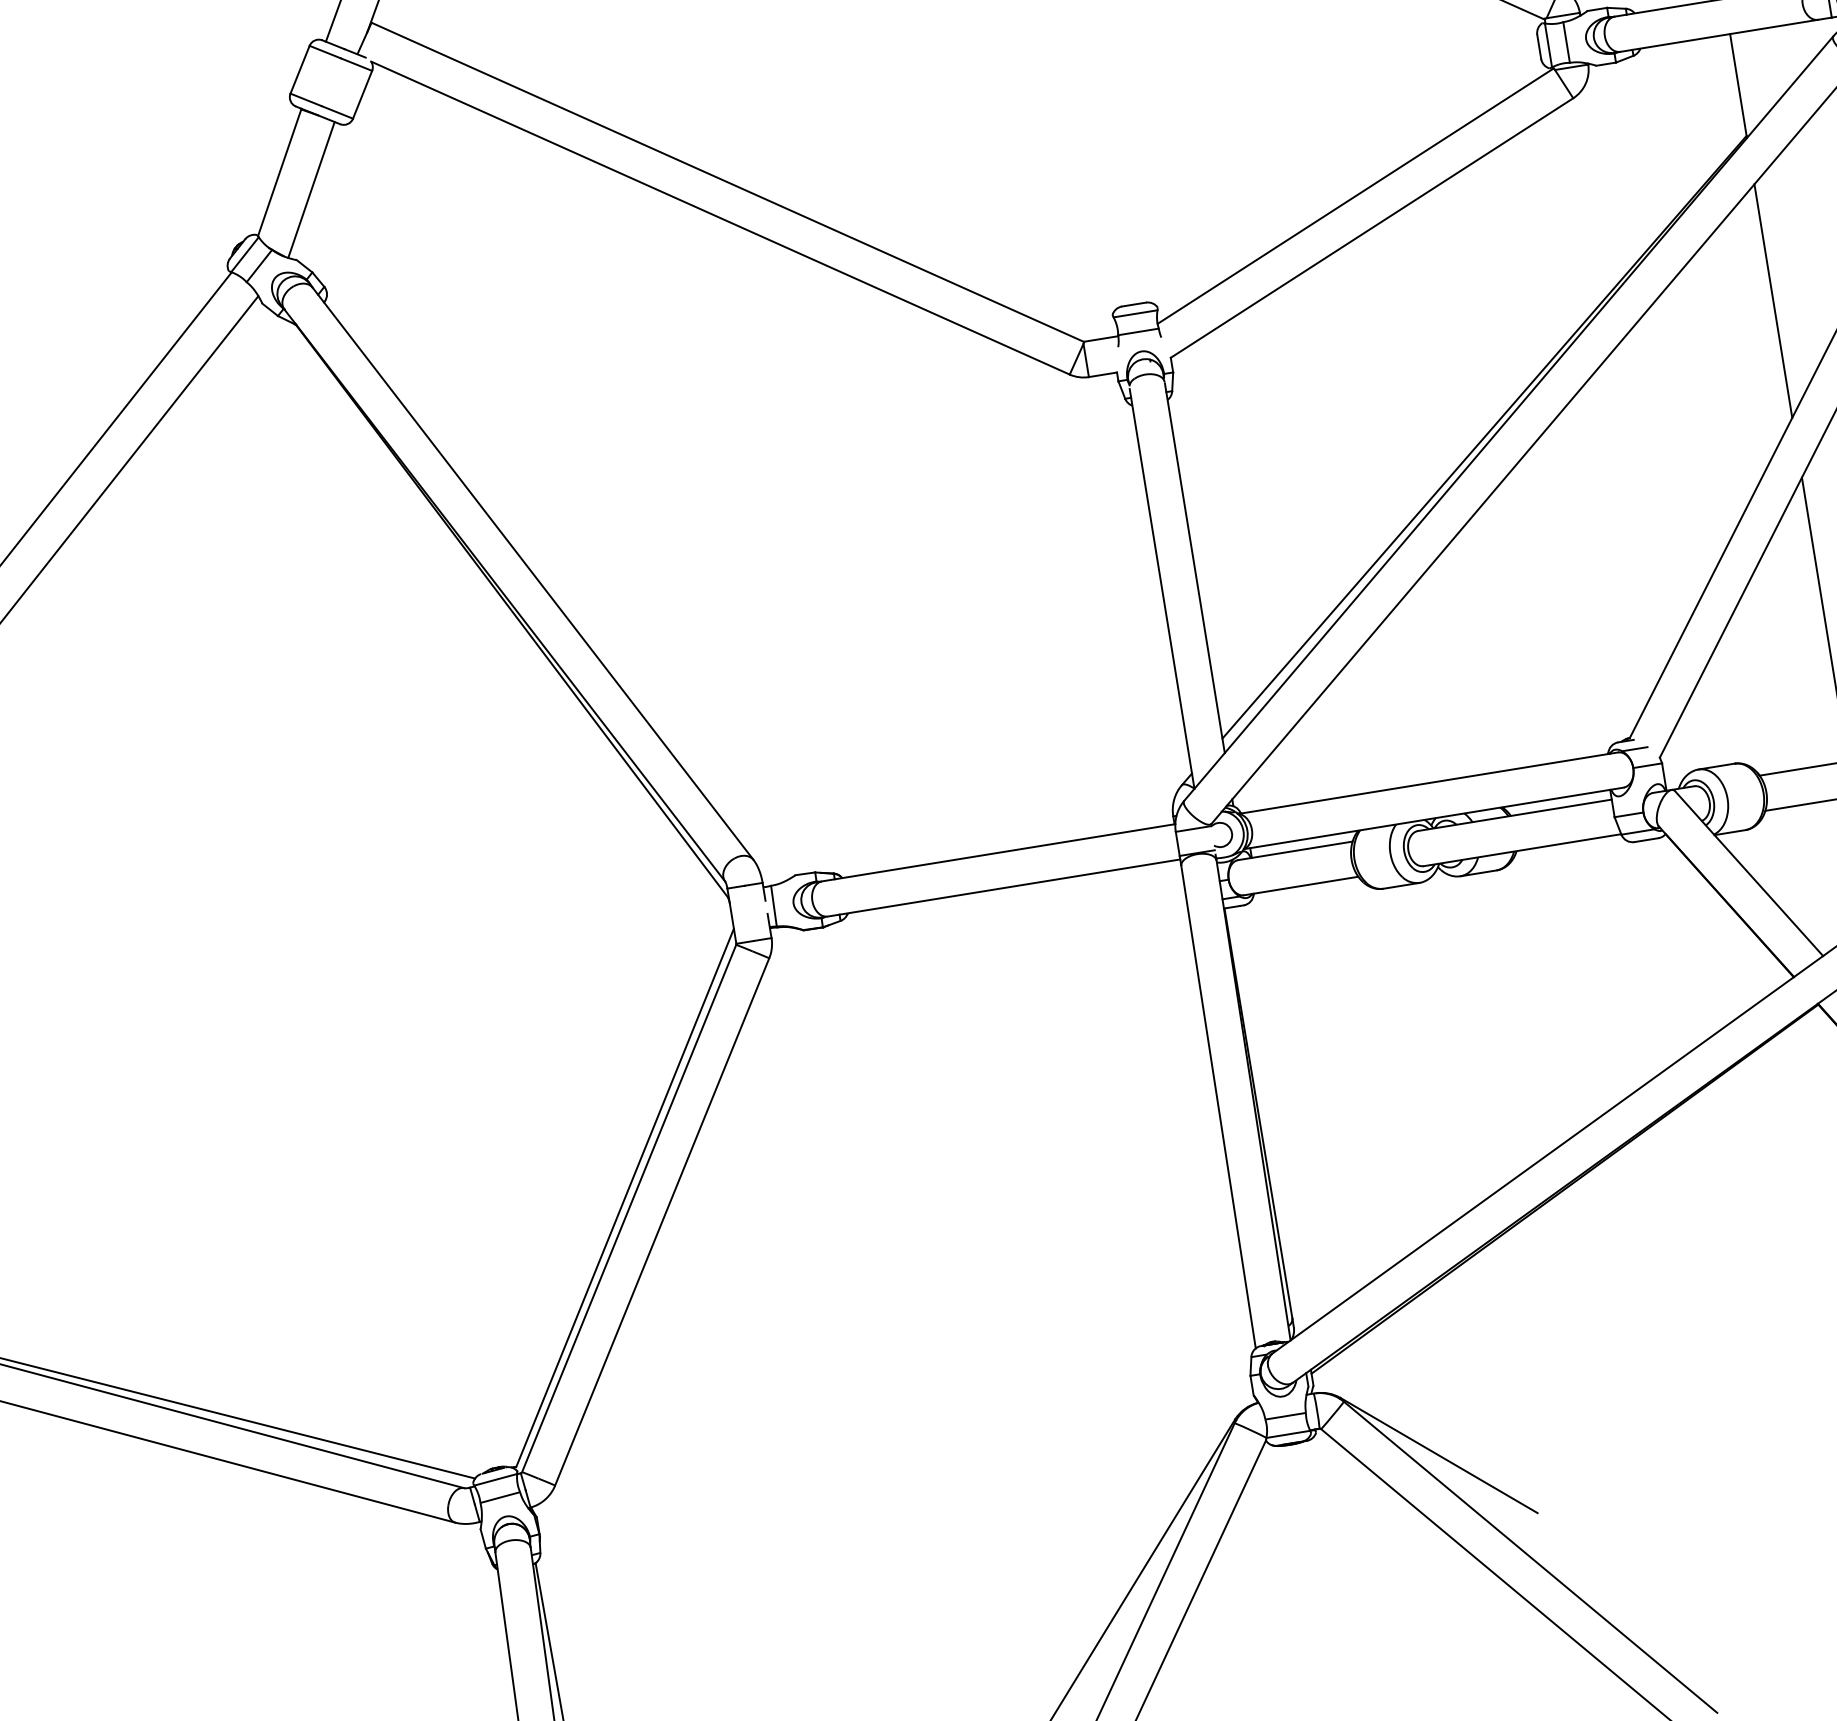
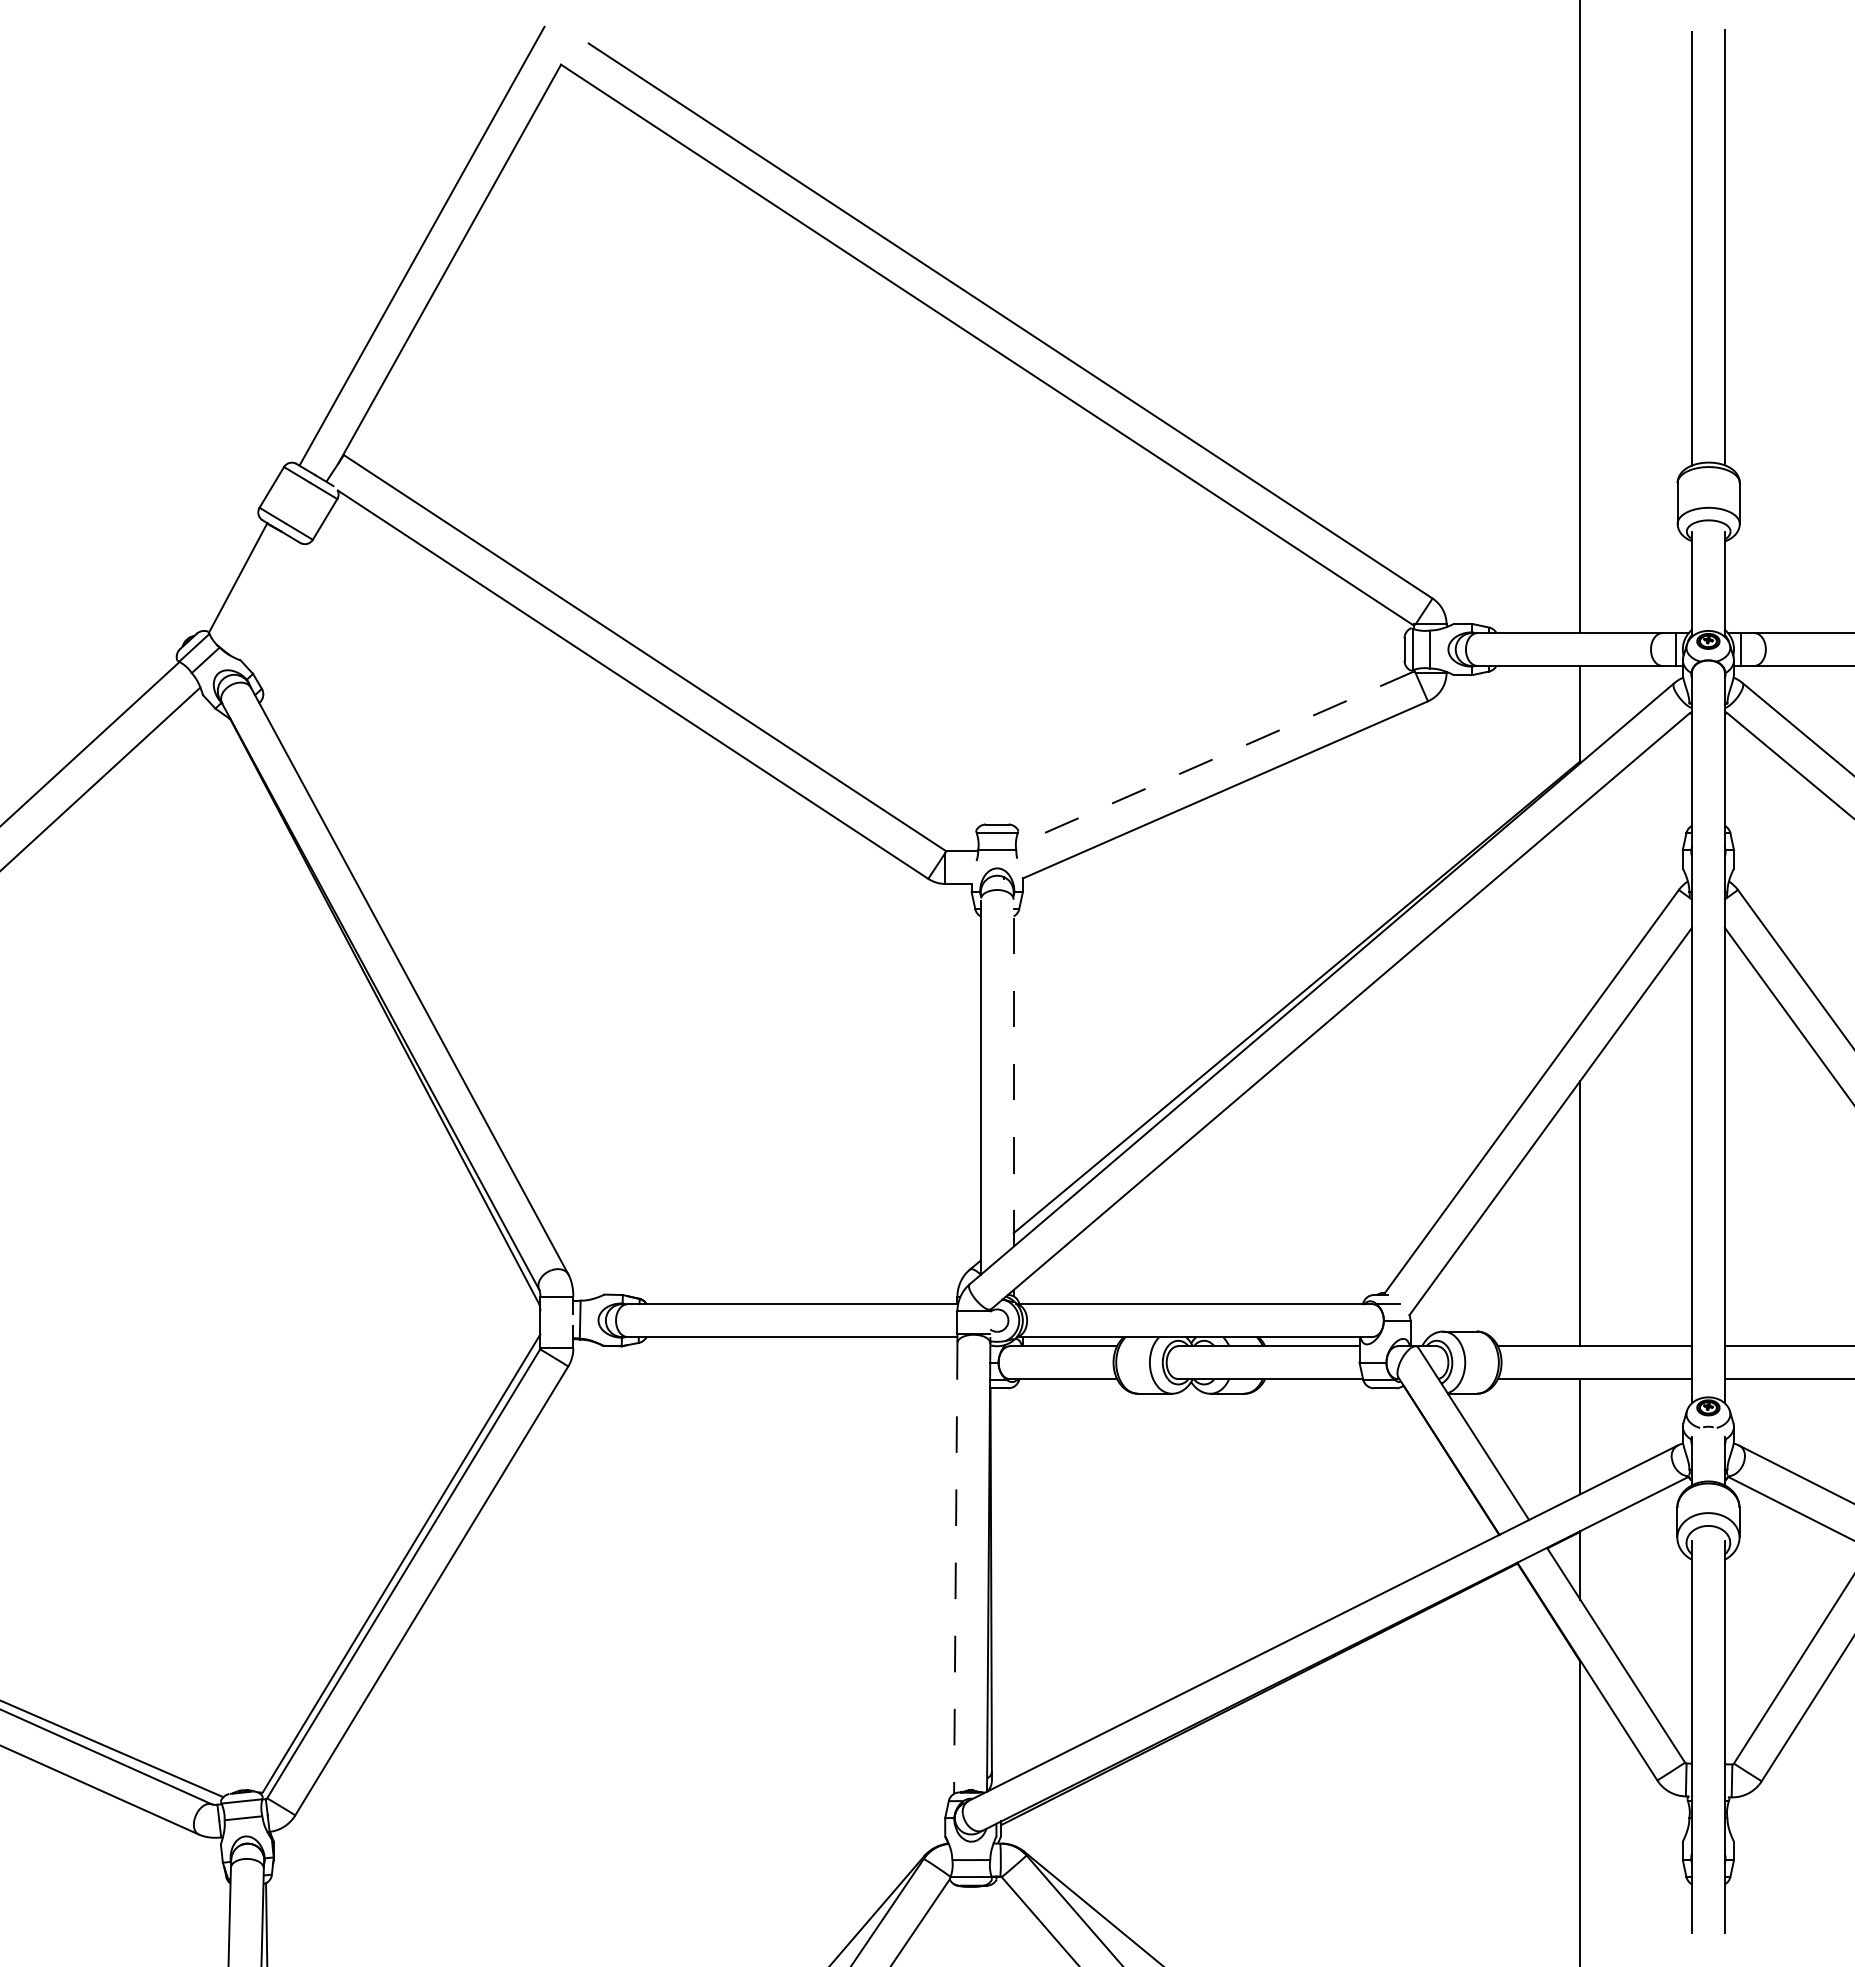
line: (311, 189) -> (264, 598), removed
line: (1354, 196) -> (1214, 758), solid -> dashed
line: (1773, 300) -> (1580, 915), removed
line: (1194, 567) -> (1013, 1073), solid -> dashed
line: (1218, 1108) -> (955, 1569), solid -> dashed

